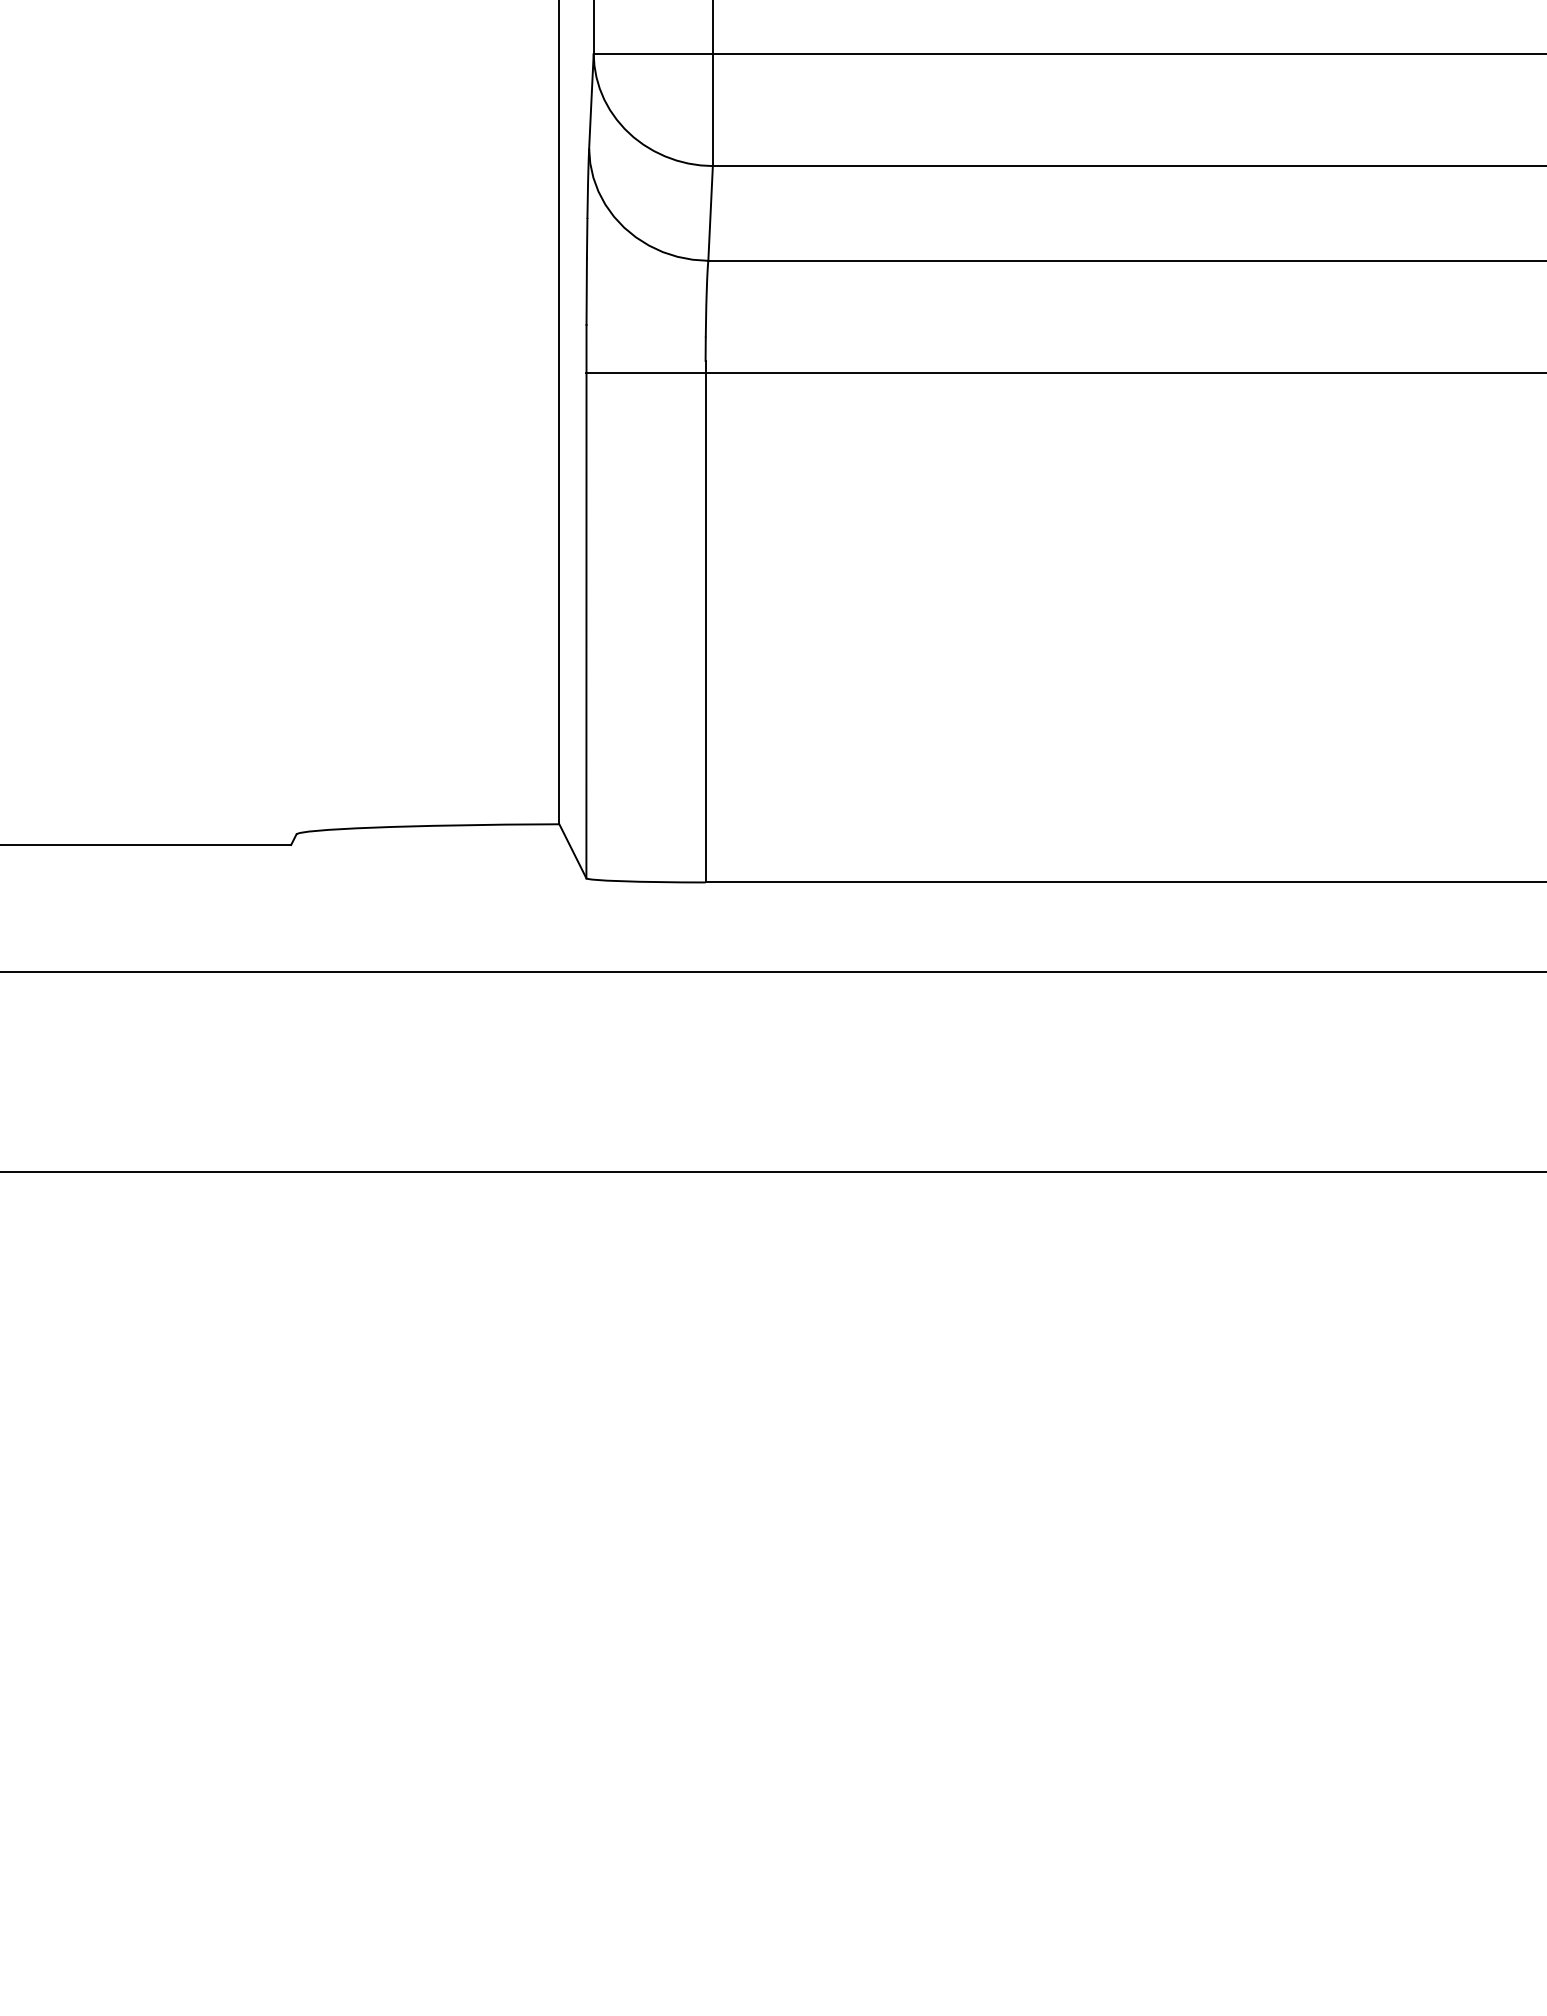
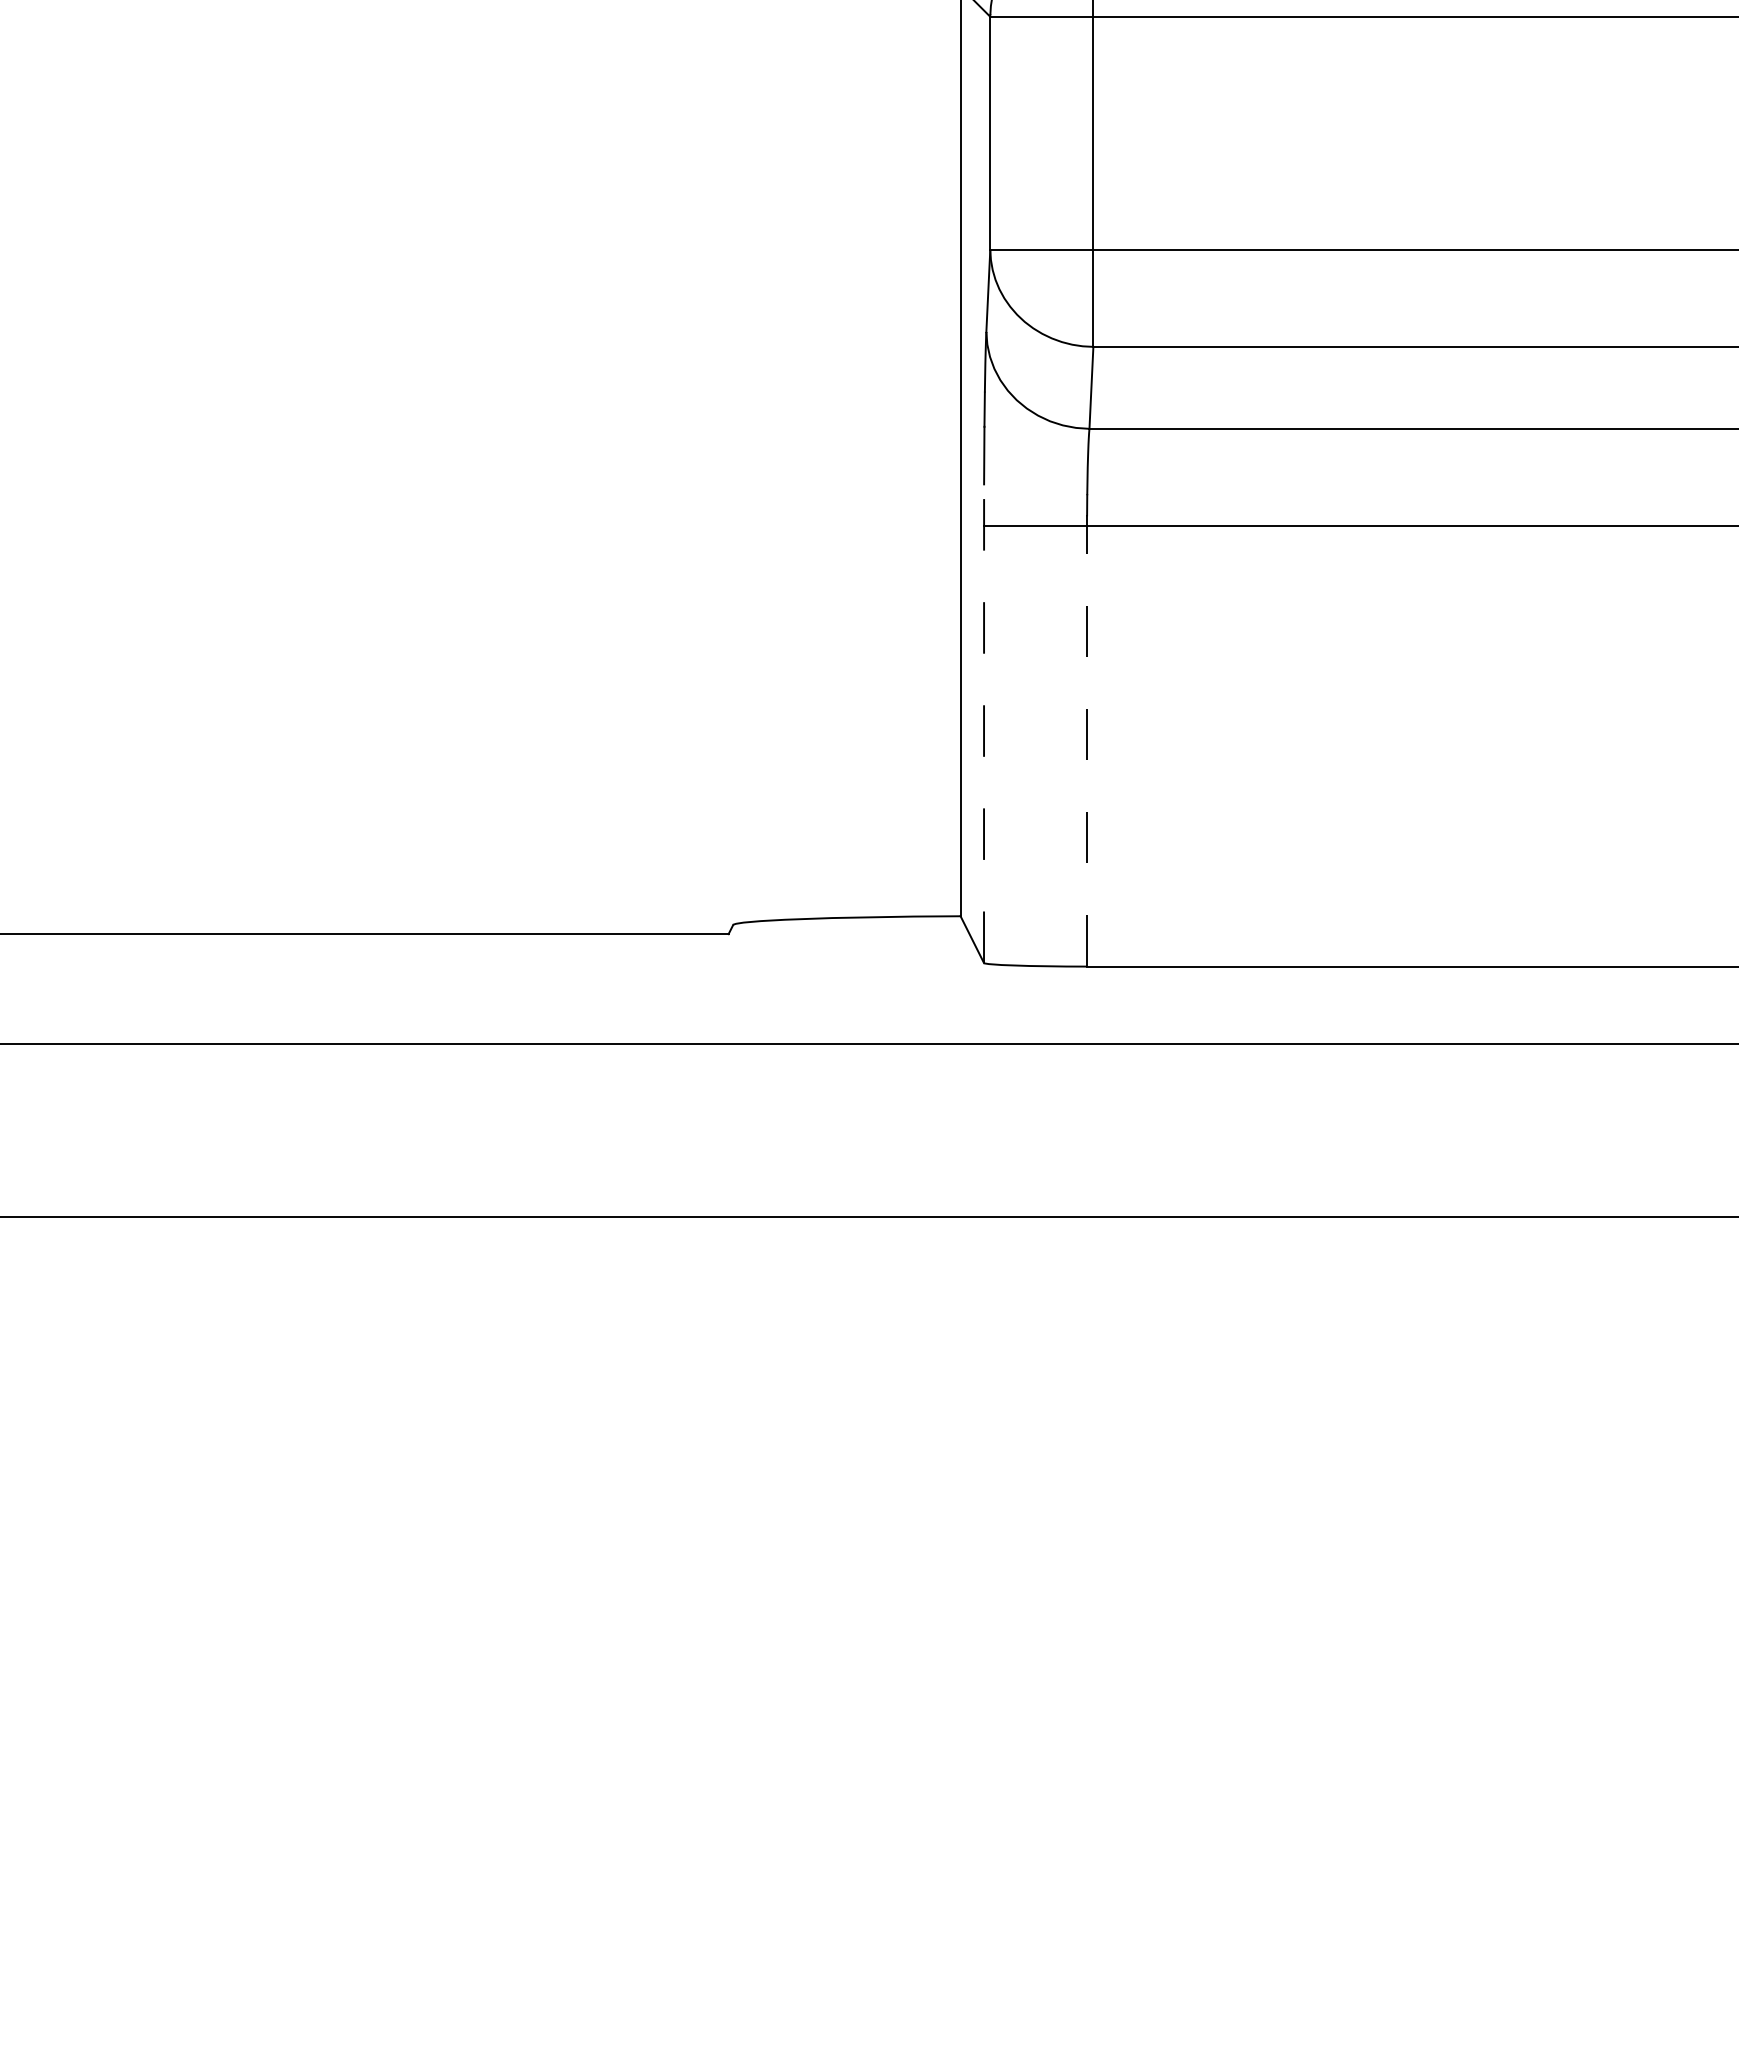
line: (586, 601) -> (984, 723), solid -> dashed
line: (706, 622) -> (1087, 741), solid -> dashed

